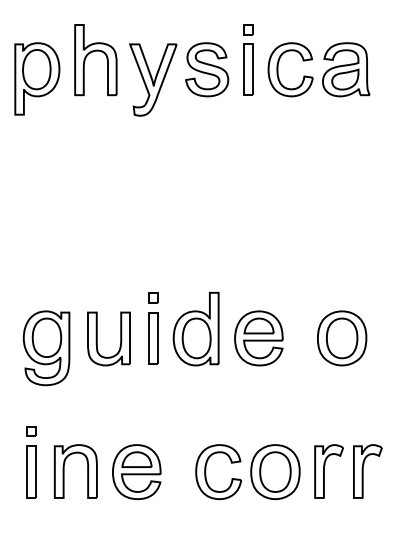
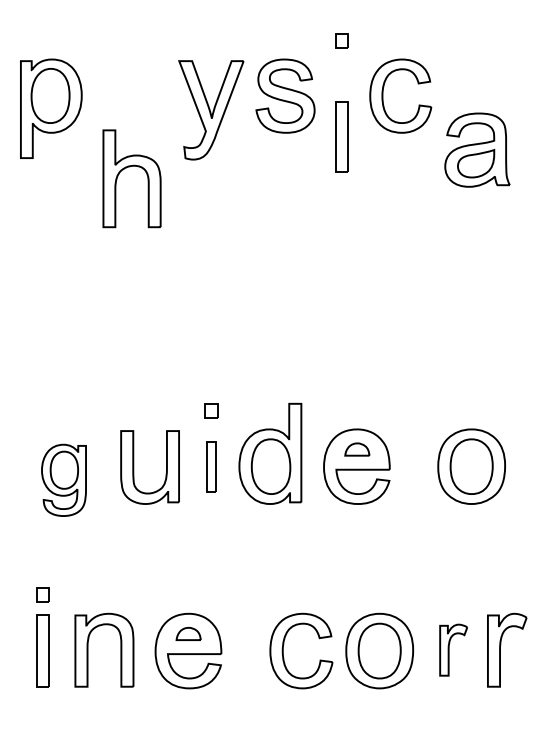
part: (94, 51) -> (130, 167), moved
part: (247, 69) -> (341, 136), moved
part: (346, 69) -> (477, 149), moved
part: (259, 325) -> (357, 449), size x0.6
part: (153, 338) -> (211, 466), size x0.7
part: (46, 348) -> (63, 480), size x0.7
part: (136, 459) -> (188, 633), size x0.6
part: (328, 470) -> (453, 649), size x0.7

